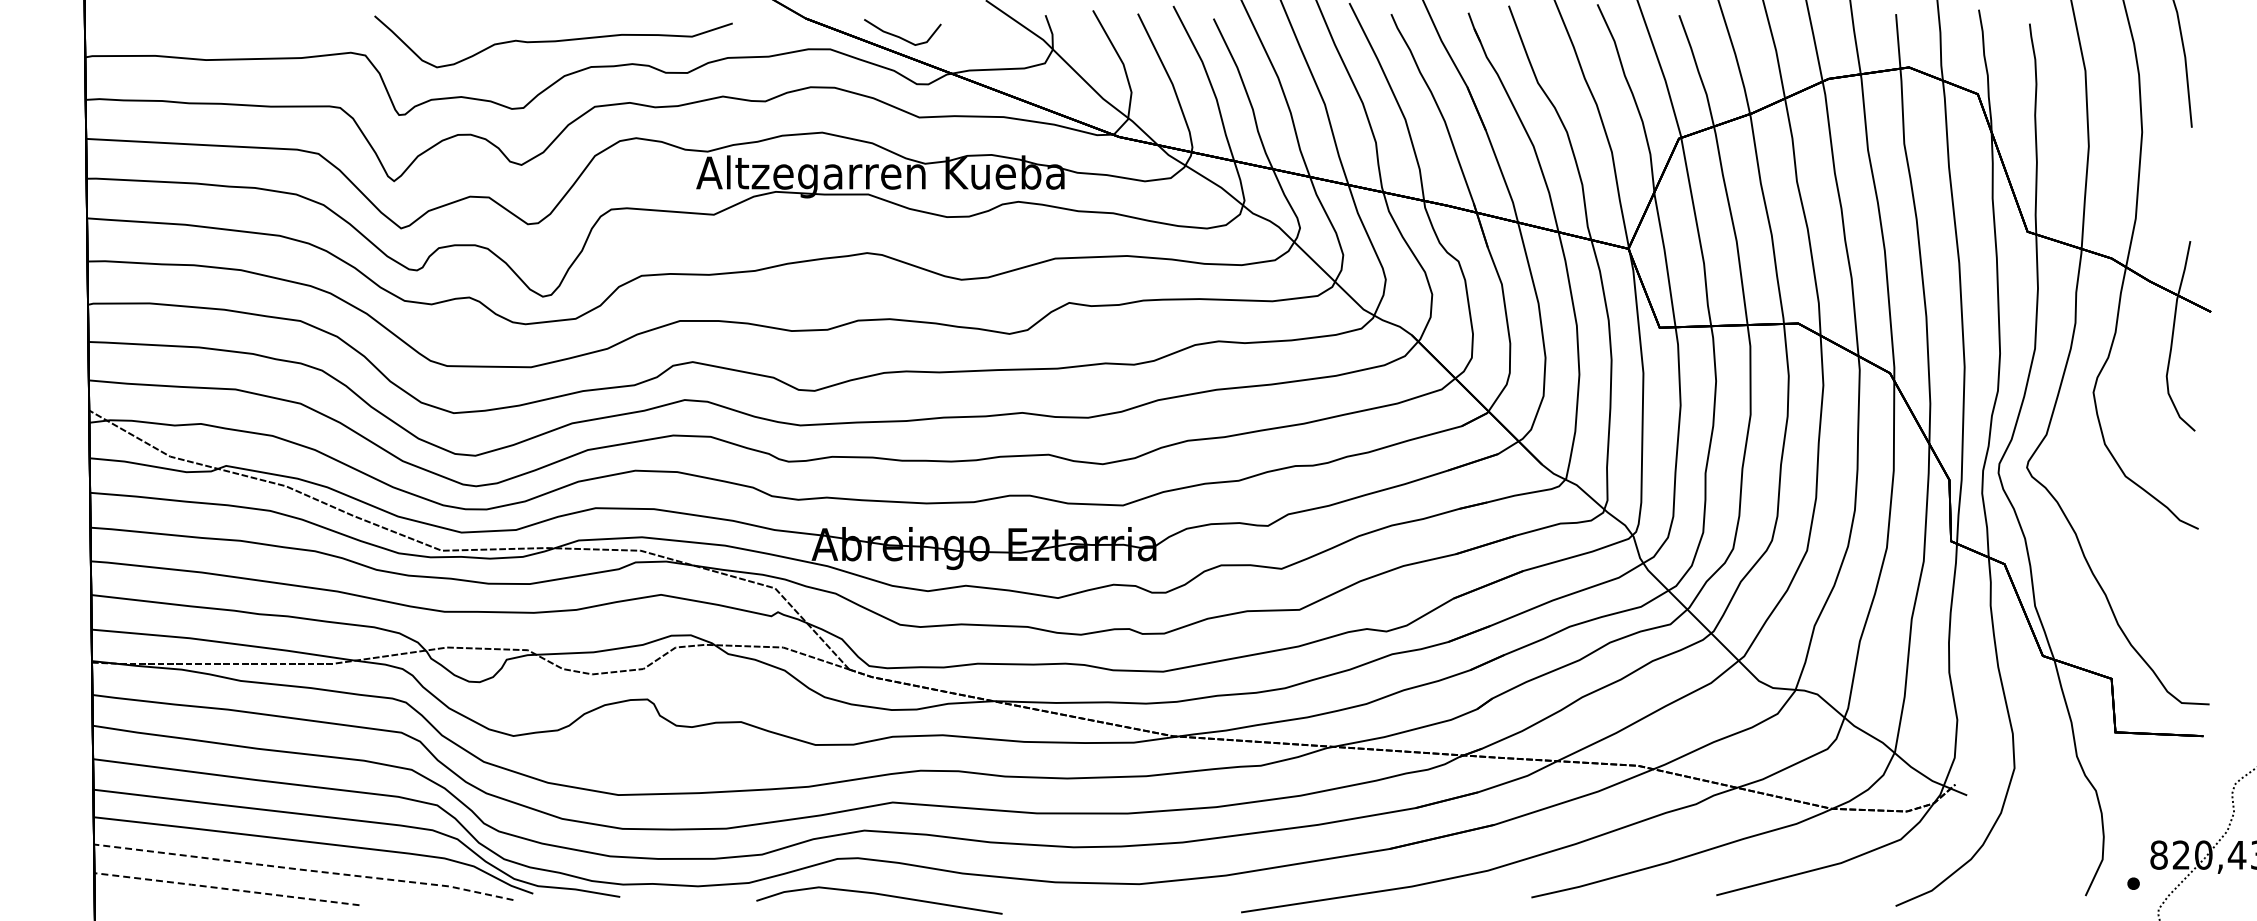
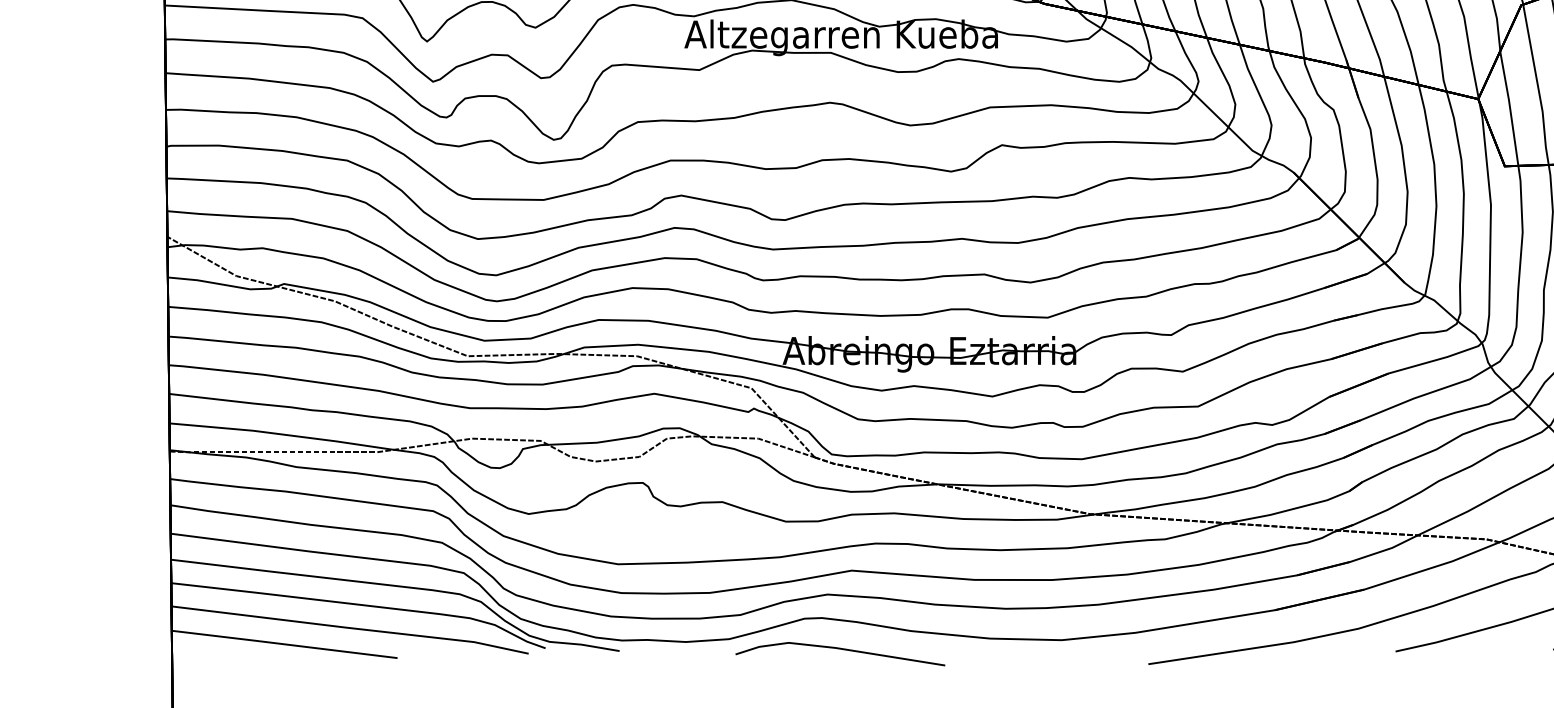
line: (303, 869) -> (349, 627), dashed -> solid
line: (226, 888) -> (284, 643), dashed -> solid

